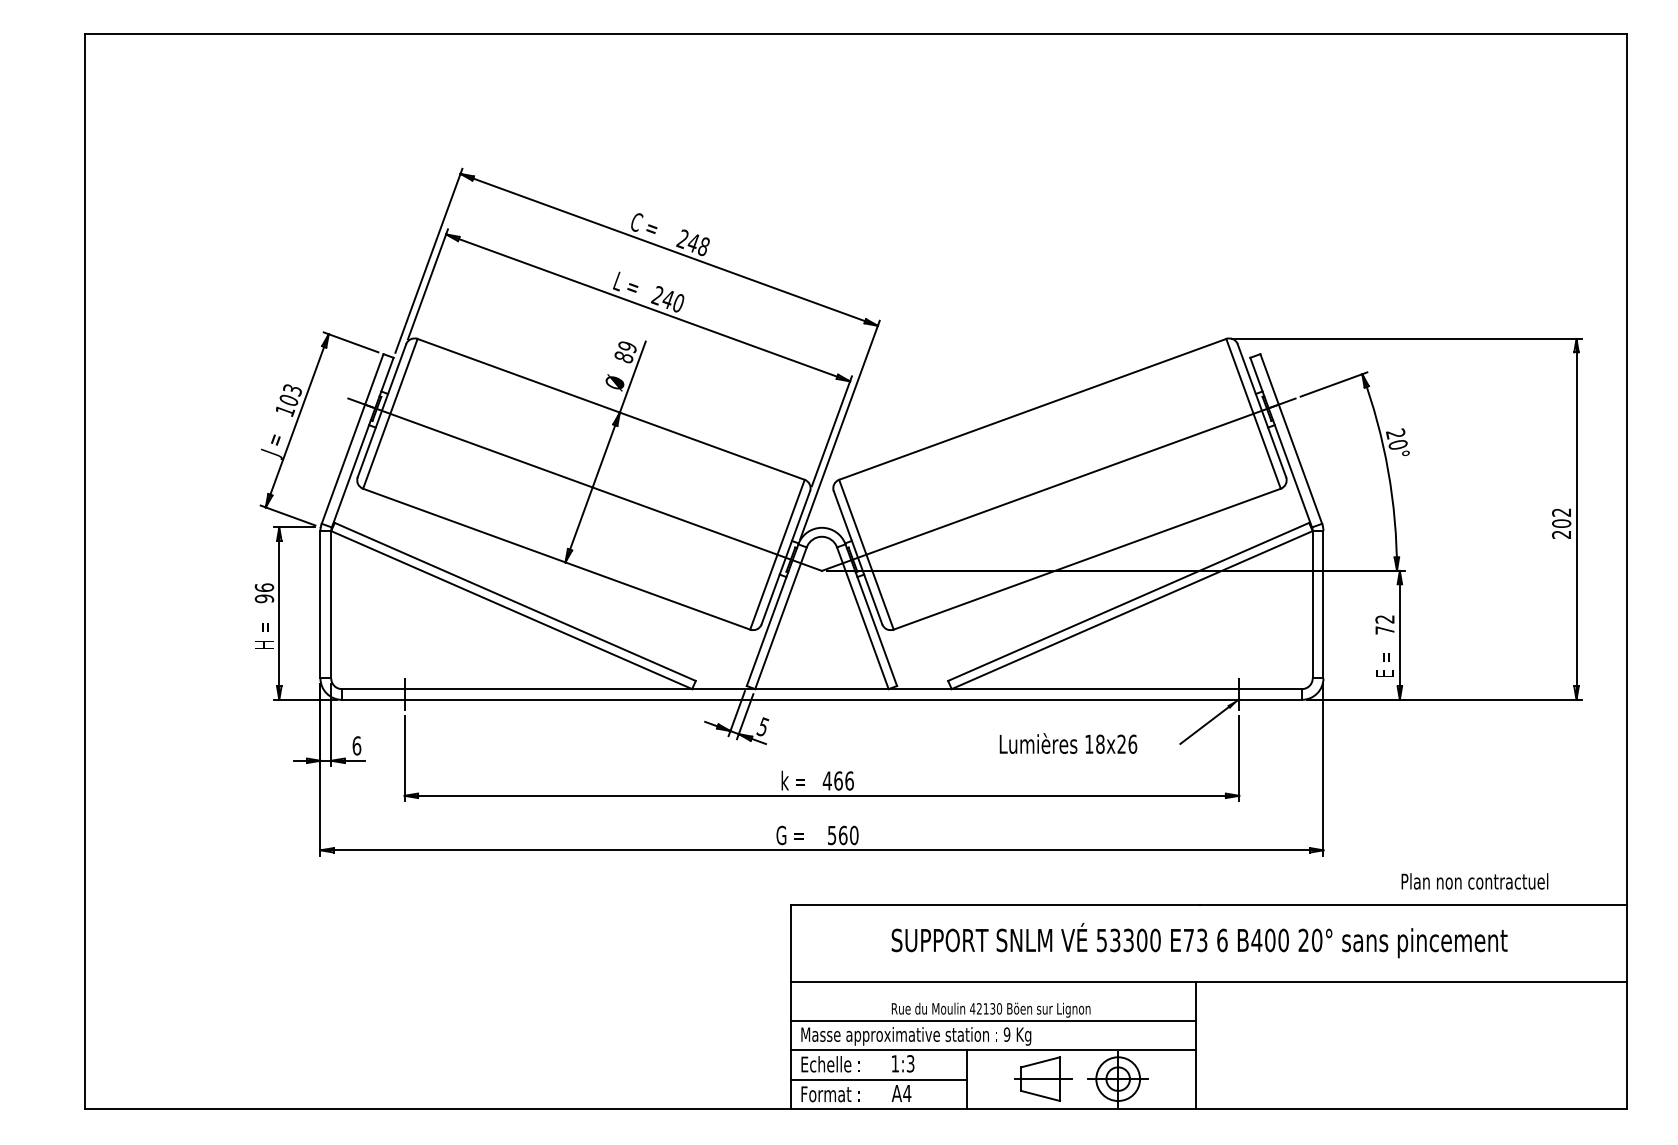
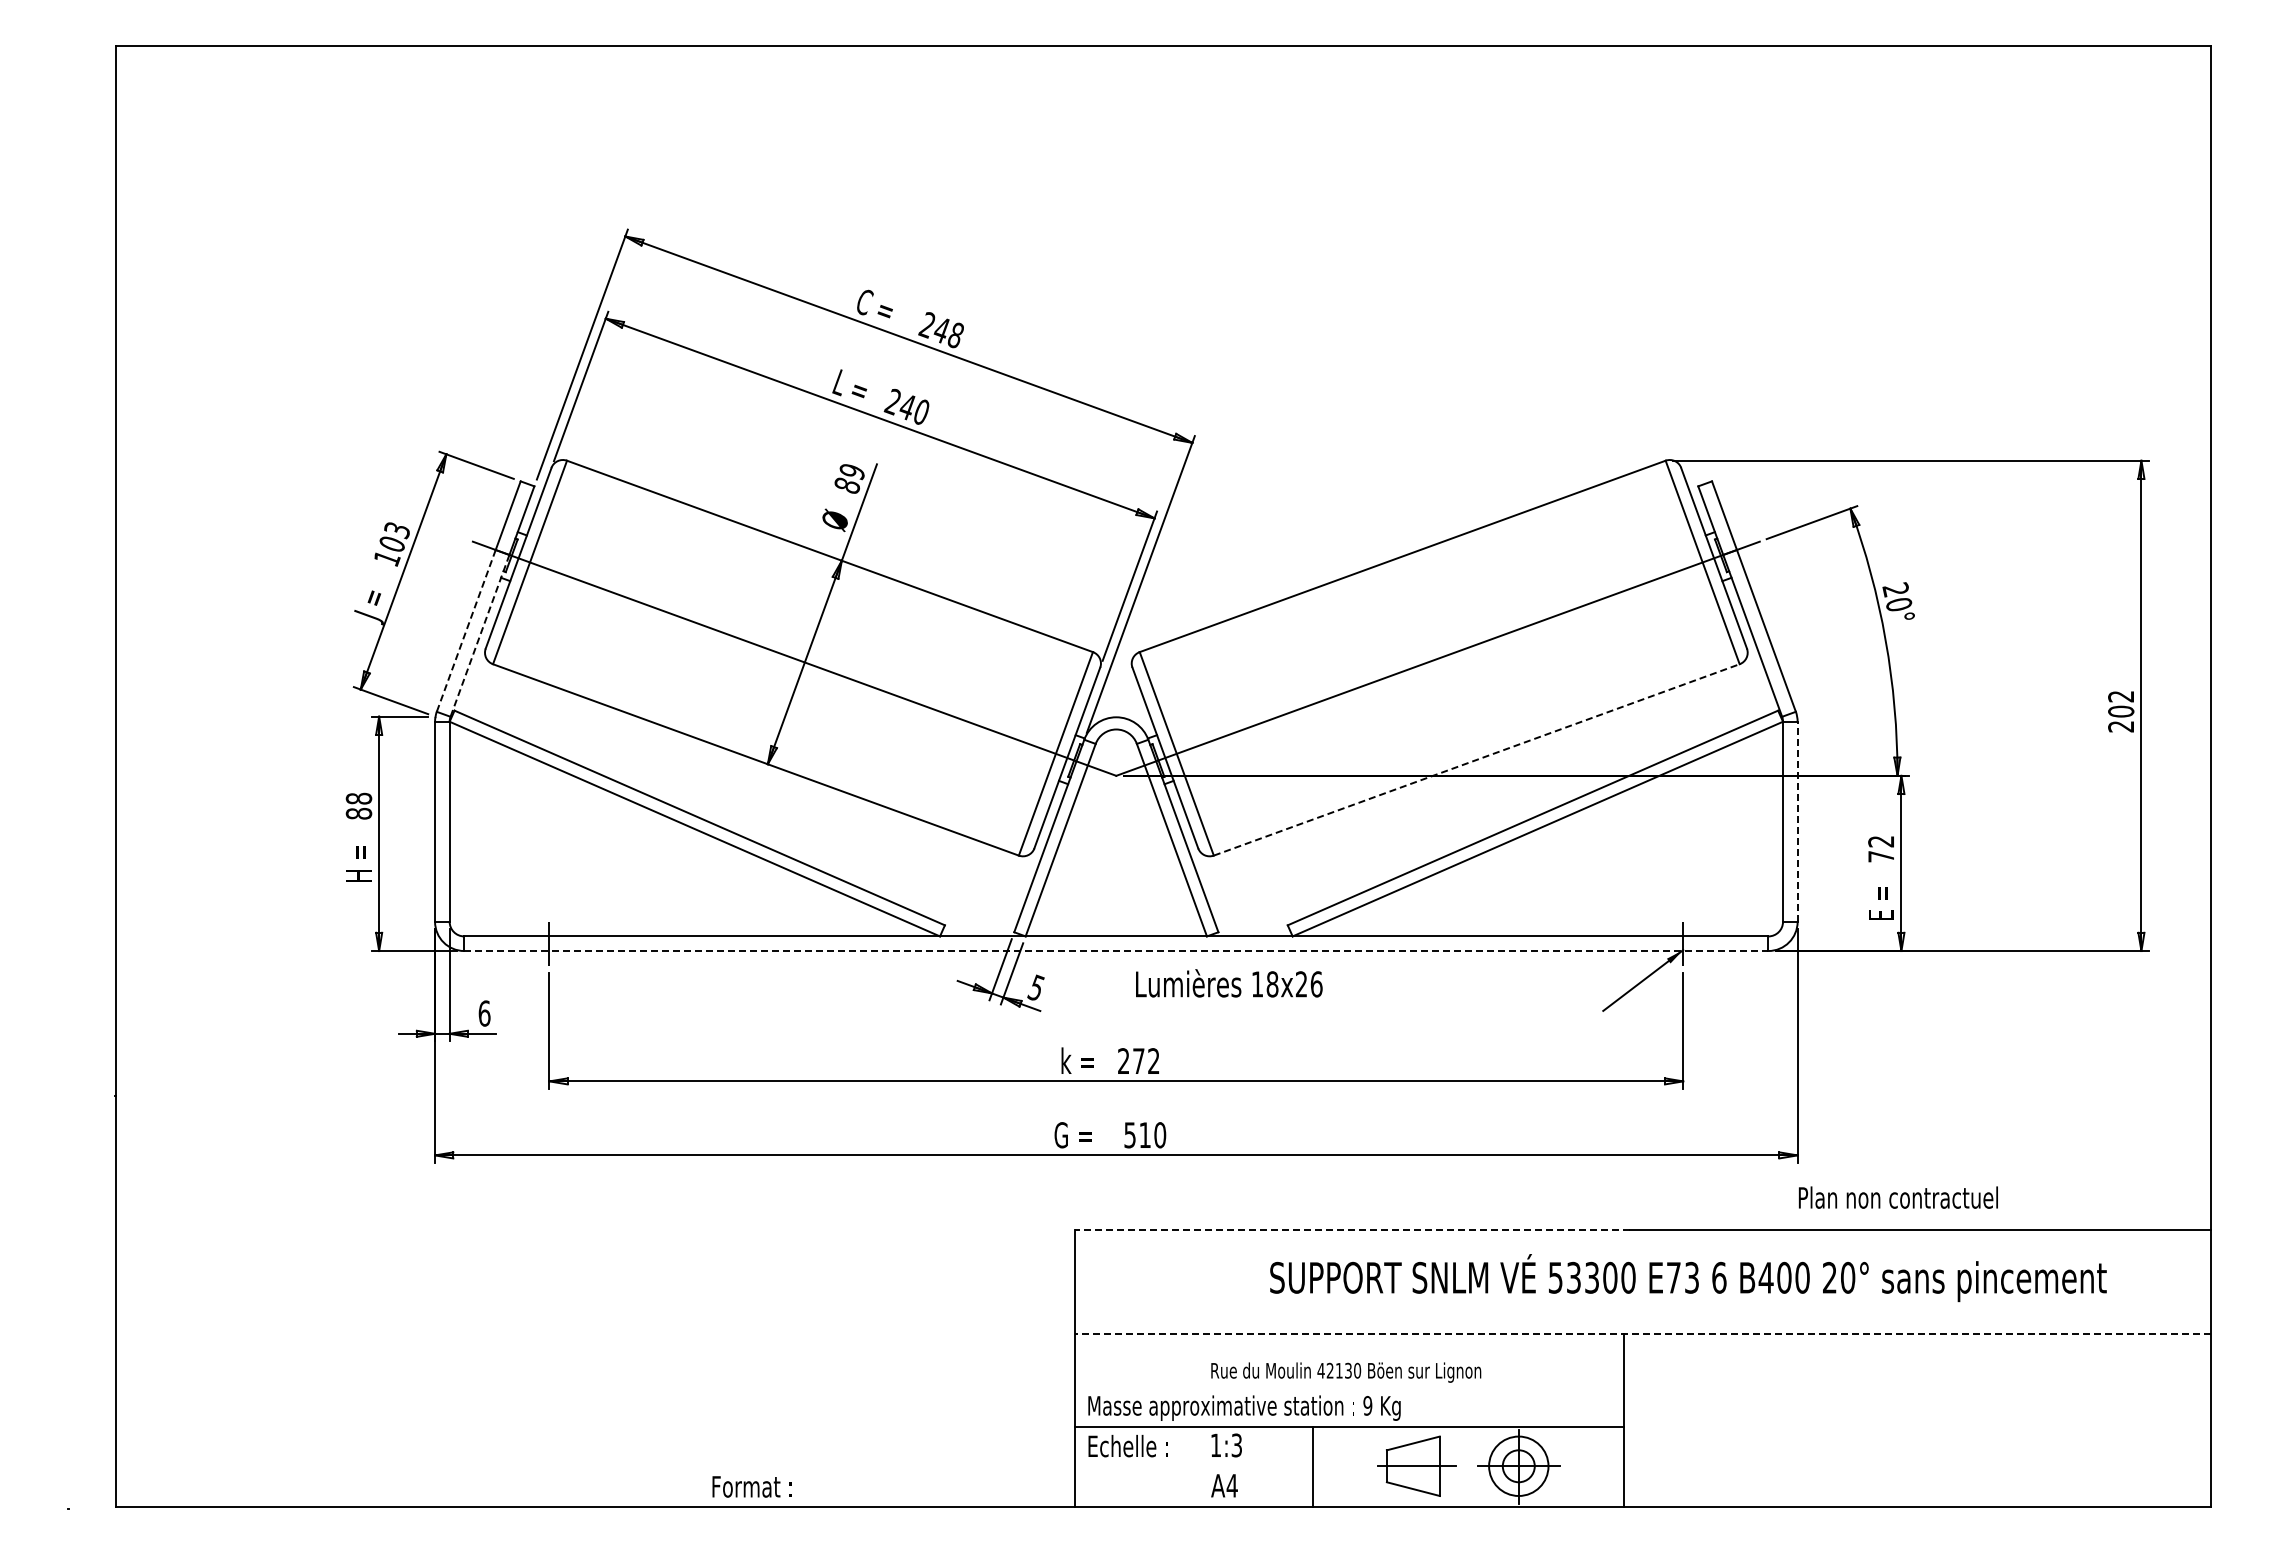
line: (343, 464) -> (466, 631), solid -> dashed
line: (353, 468) -> (479, 636), solid -> dashed
line: (1087, 558) -> (1476, 759), solid -> dashed
text: (264, 592) -> (358, 805), 96 -> 88
line: (1323, 604) -> (1797, 821), solid -> dashed
line: (822, 700) -> (1116, 951), solid -> dashed
text: (1068, 743) -> (1229, 983), moved
text: (838, 781) -> (1138, 1061), 466 -> 272
text: (843, 835) -> (1145, 1135), 560 -> 510
text: (1474, 881) -> (1898, 1197), moved
line: (995, 904) -> (1352, 1229), solid -> dashed
text: (1199, 940) -> (1688, 1278), moved
line: (1209, 981) -> (1642, 1333), solid -> dashed
line: (993, 1020) -> (1349, 1386), removed
line: (878, 1080) -> (1193, 1467), removed
text: (830, 1094) -> (751, 1486), moved

